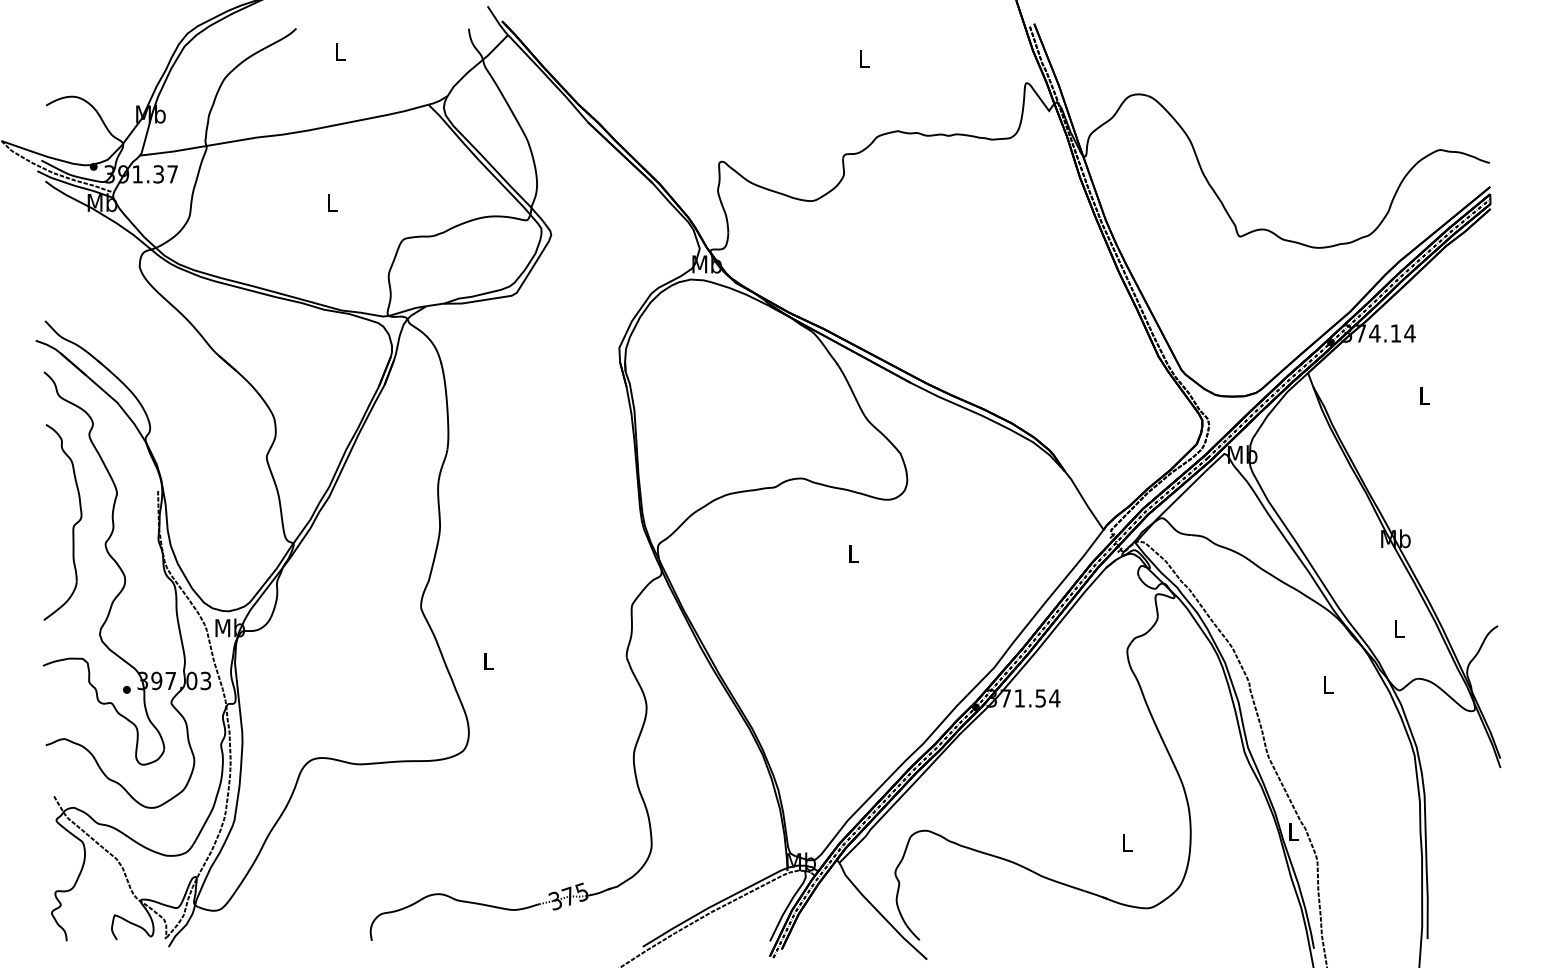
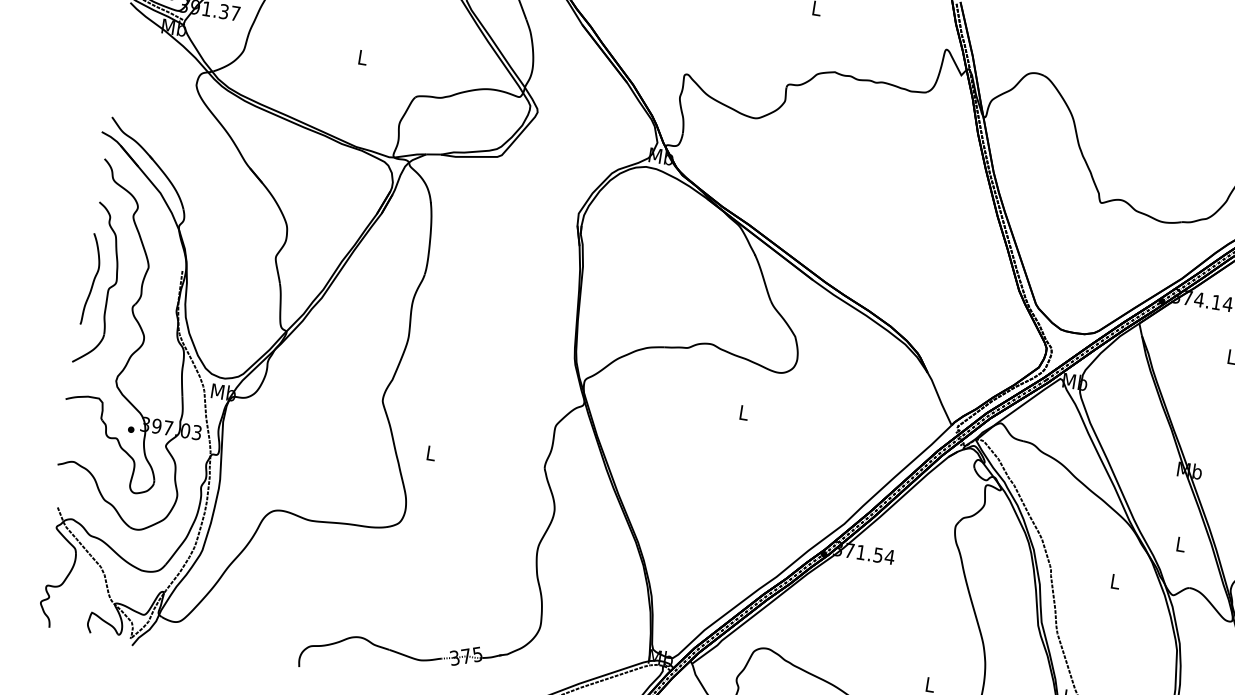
curve: (53, 518) -> (93, 279), added

